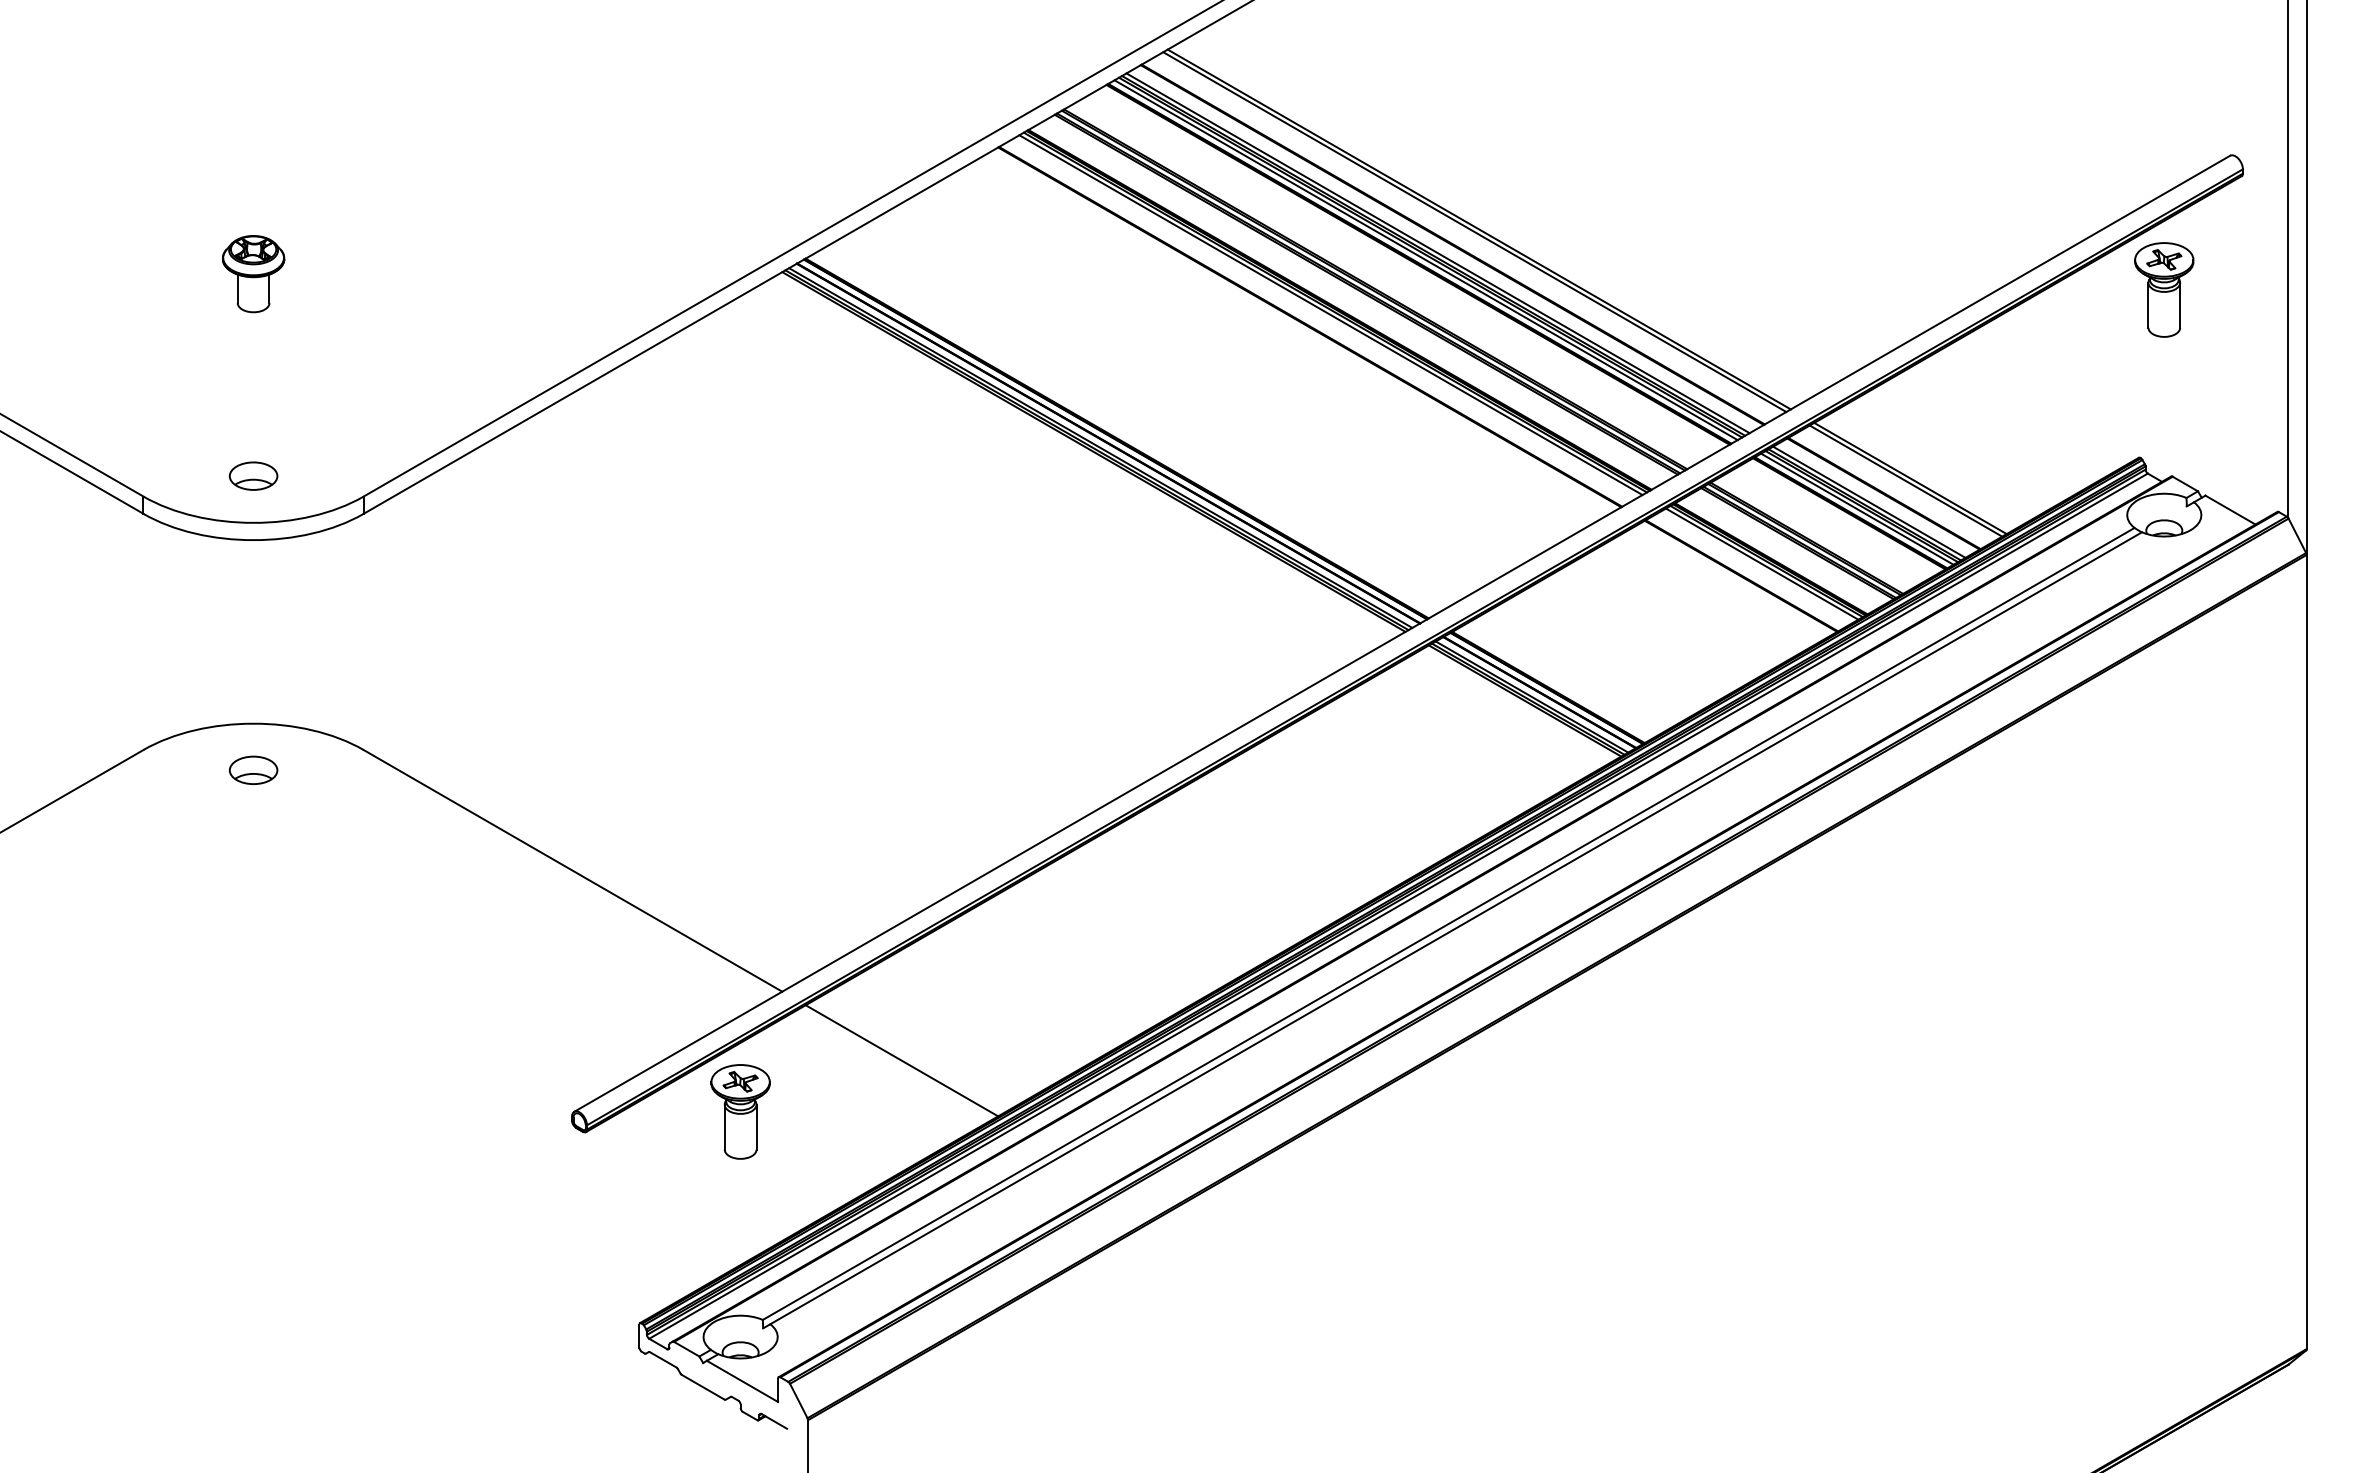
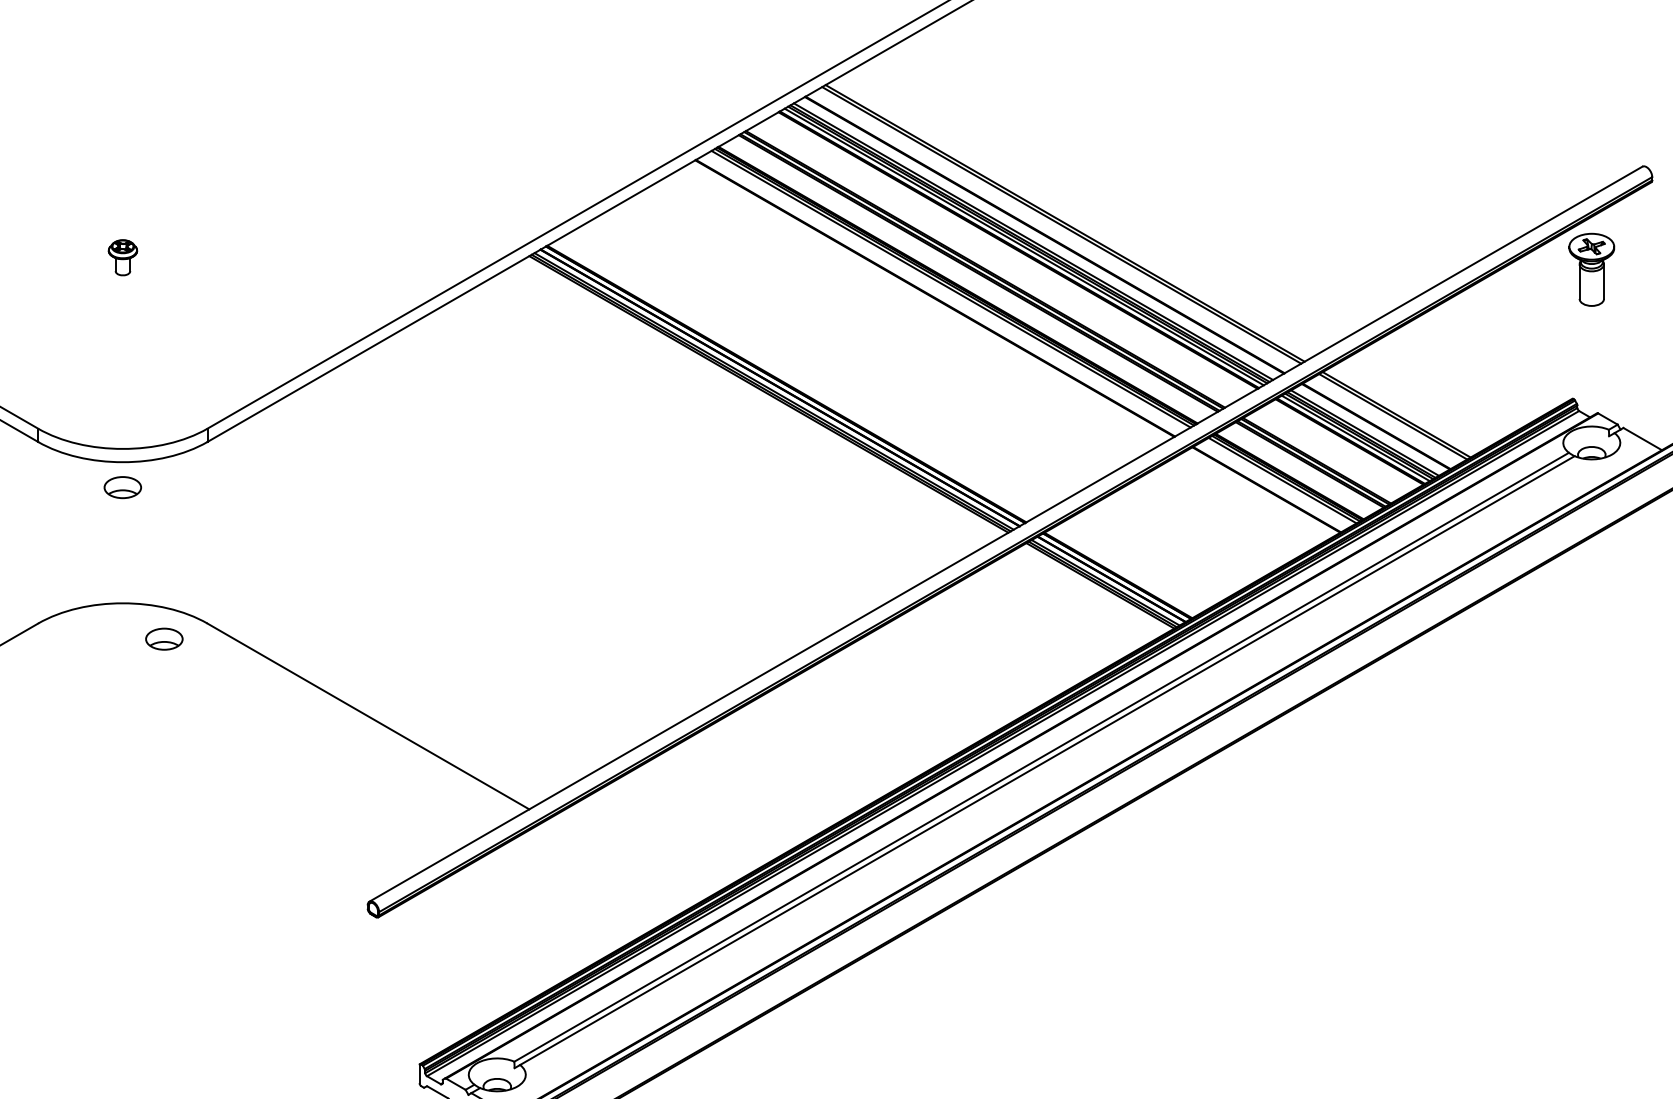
part: (253, 274) -> (122, 257), size x0.6
part: (253, 475) -> (122, 487), moved
part: (253, 769) -> (164, 638), moved
line: (901, 1060) -> (620, 862), removed
part: (740, 1111) -> (497, 901), removed

